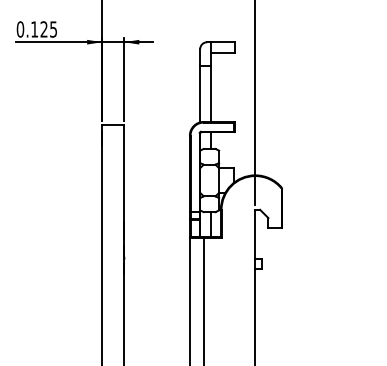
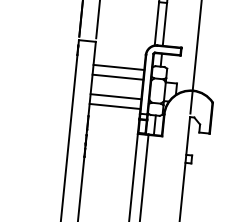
line: (156, 155) -> (118, 67), added
line: (156, 167) -> (117, 76), added
line: (156, 193) -> (115, 96), added
line: (156, 205) -> (114, 106), added

